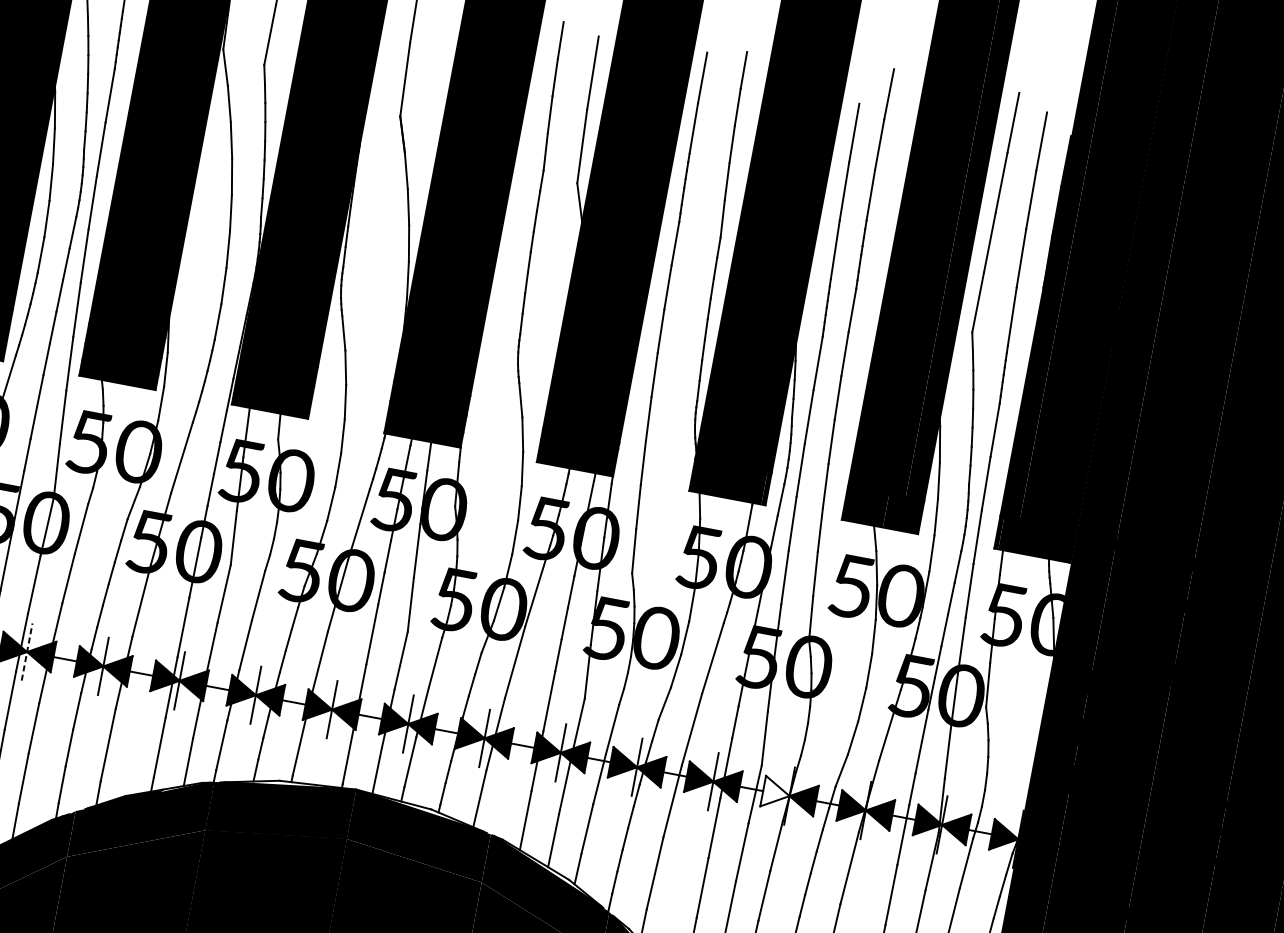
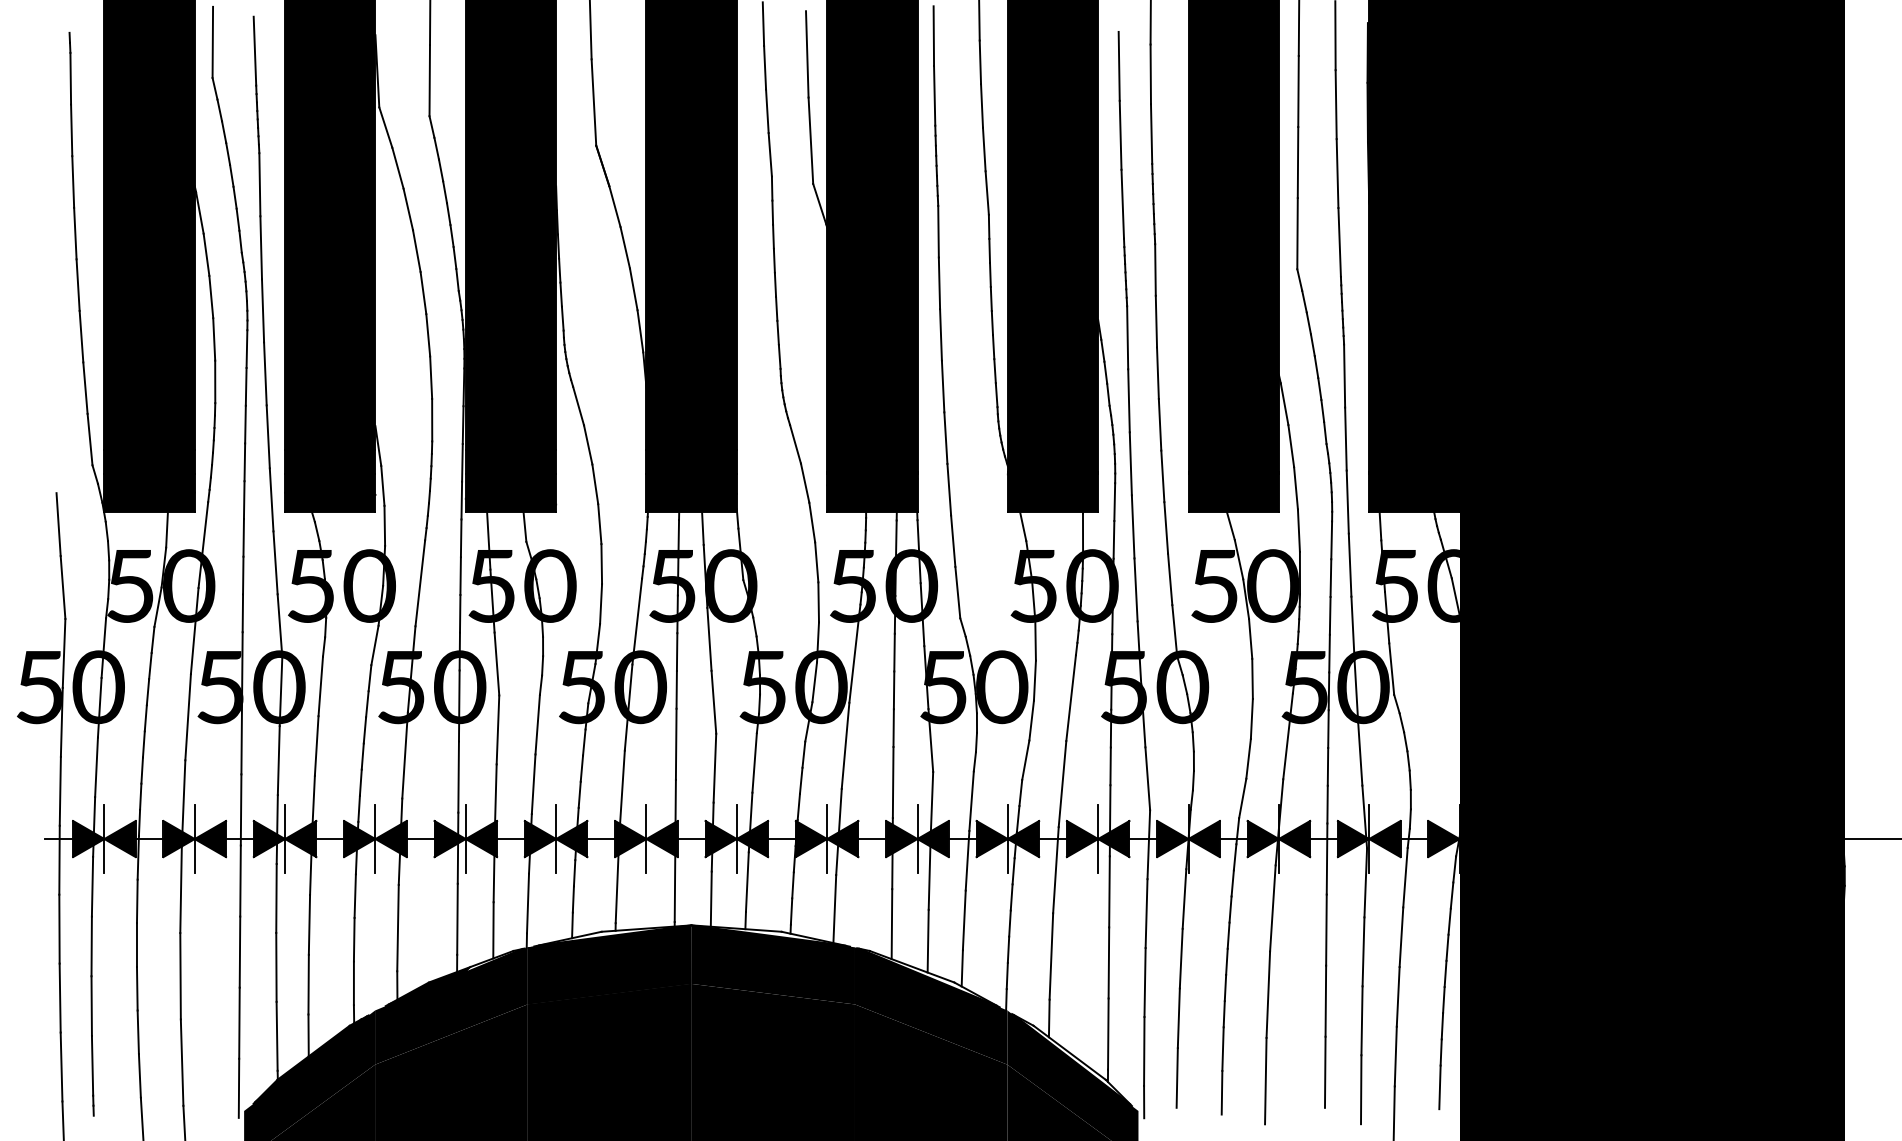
line: (27, 652) -> (285, 839), dashed -> solid
fill: (776, 793) -> (1172, 838), added

